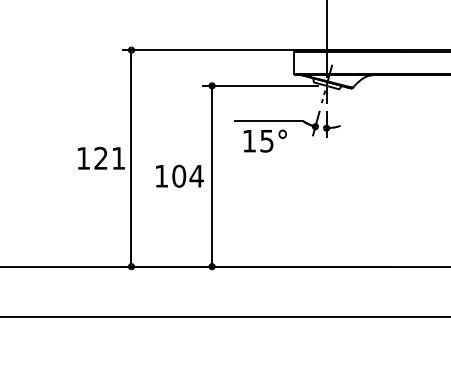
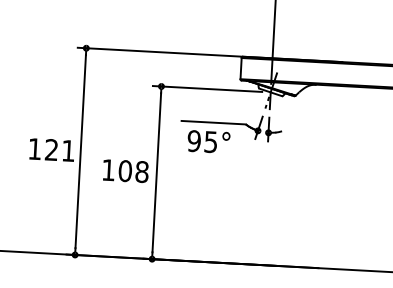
text: (249, 140) -> (194, 140), 15° -> 95°
text: (196, 175) -> (141, 171), 104 -> 108

